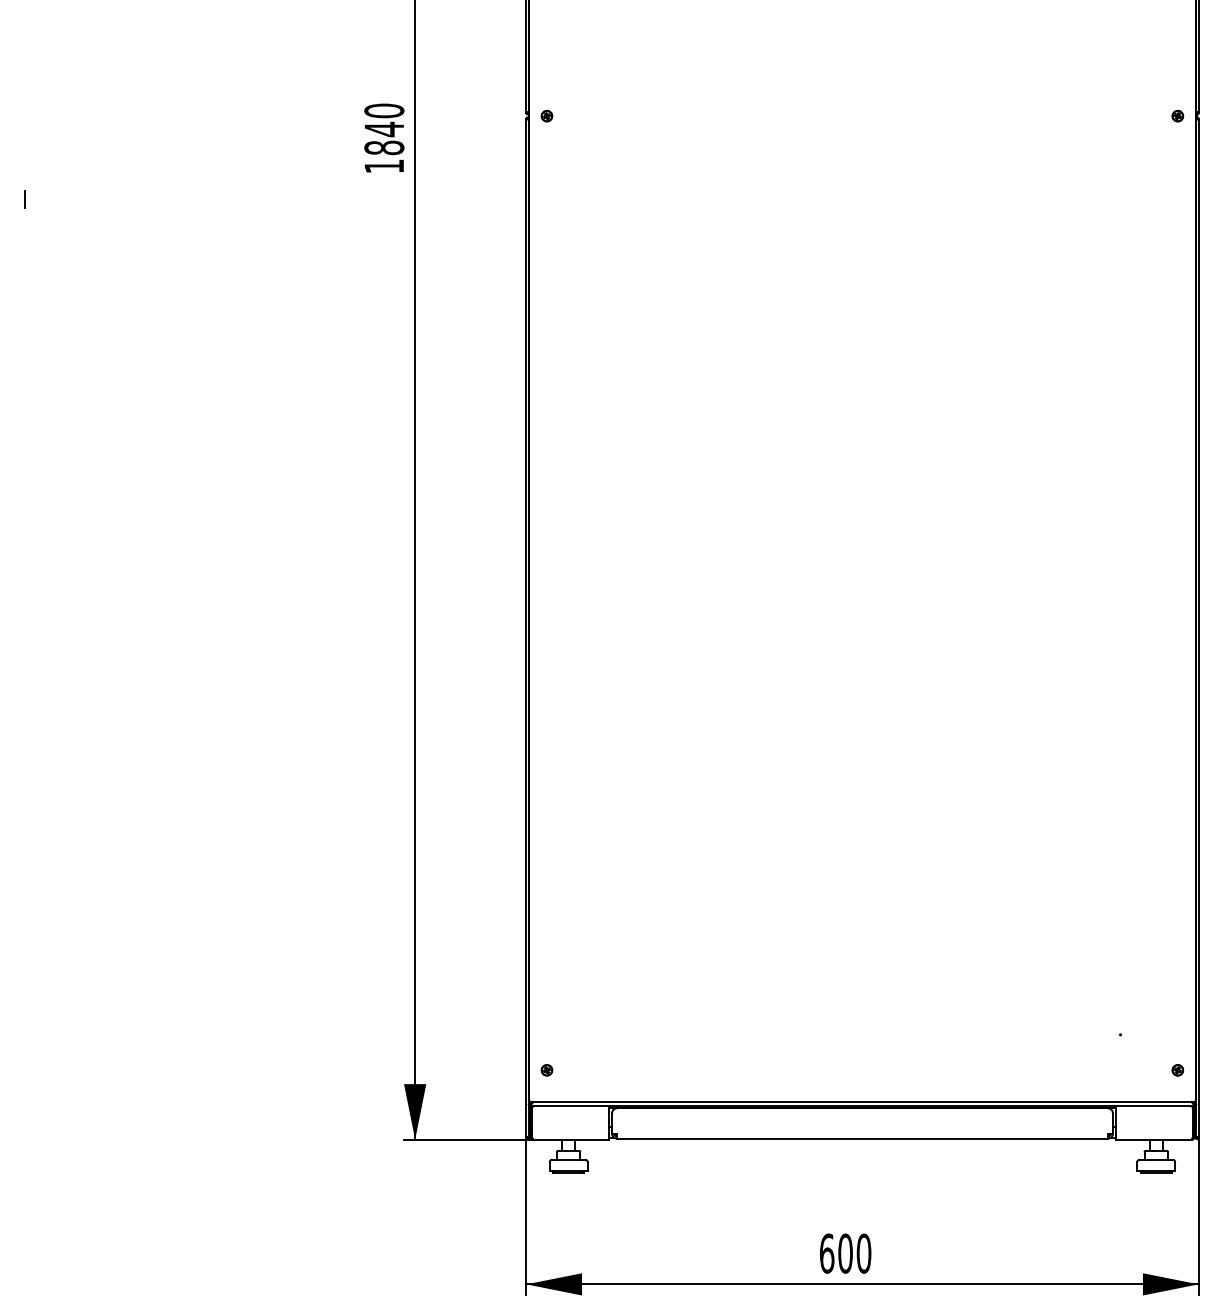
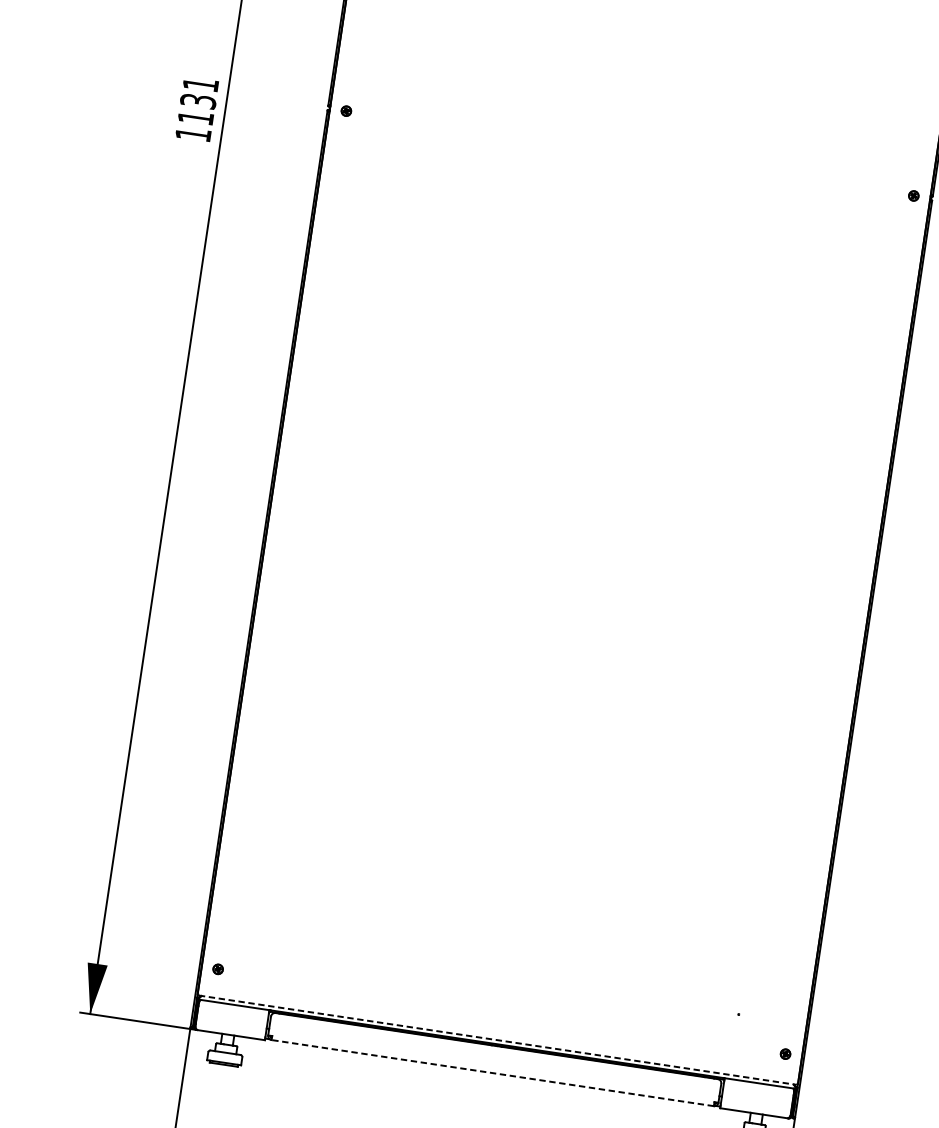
text: (384, 129) -> (198, 101), 1840 -> 1131
line: (862, 1101) -> (497, 1039), solid -> dashed
line: (862, 1138) -> (492, 1073), solid -> dashed

